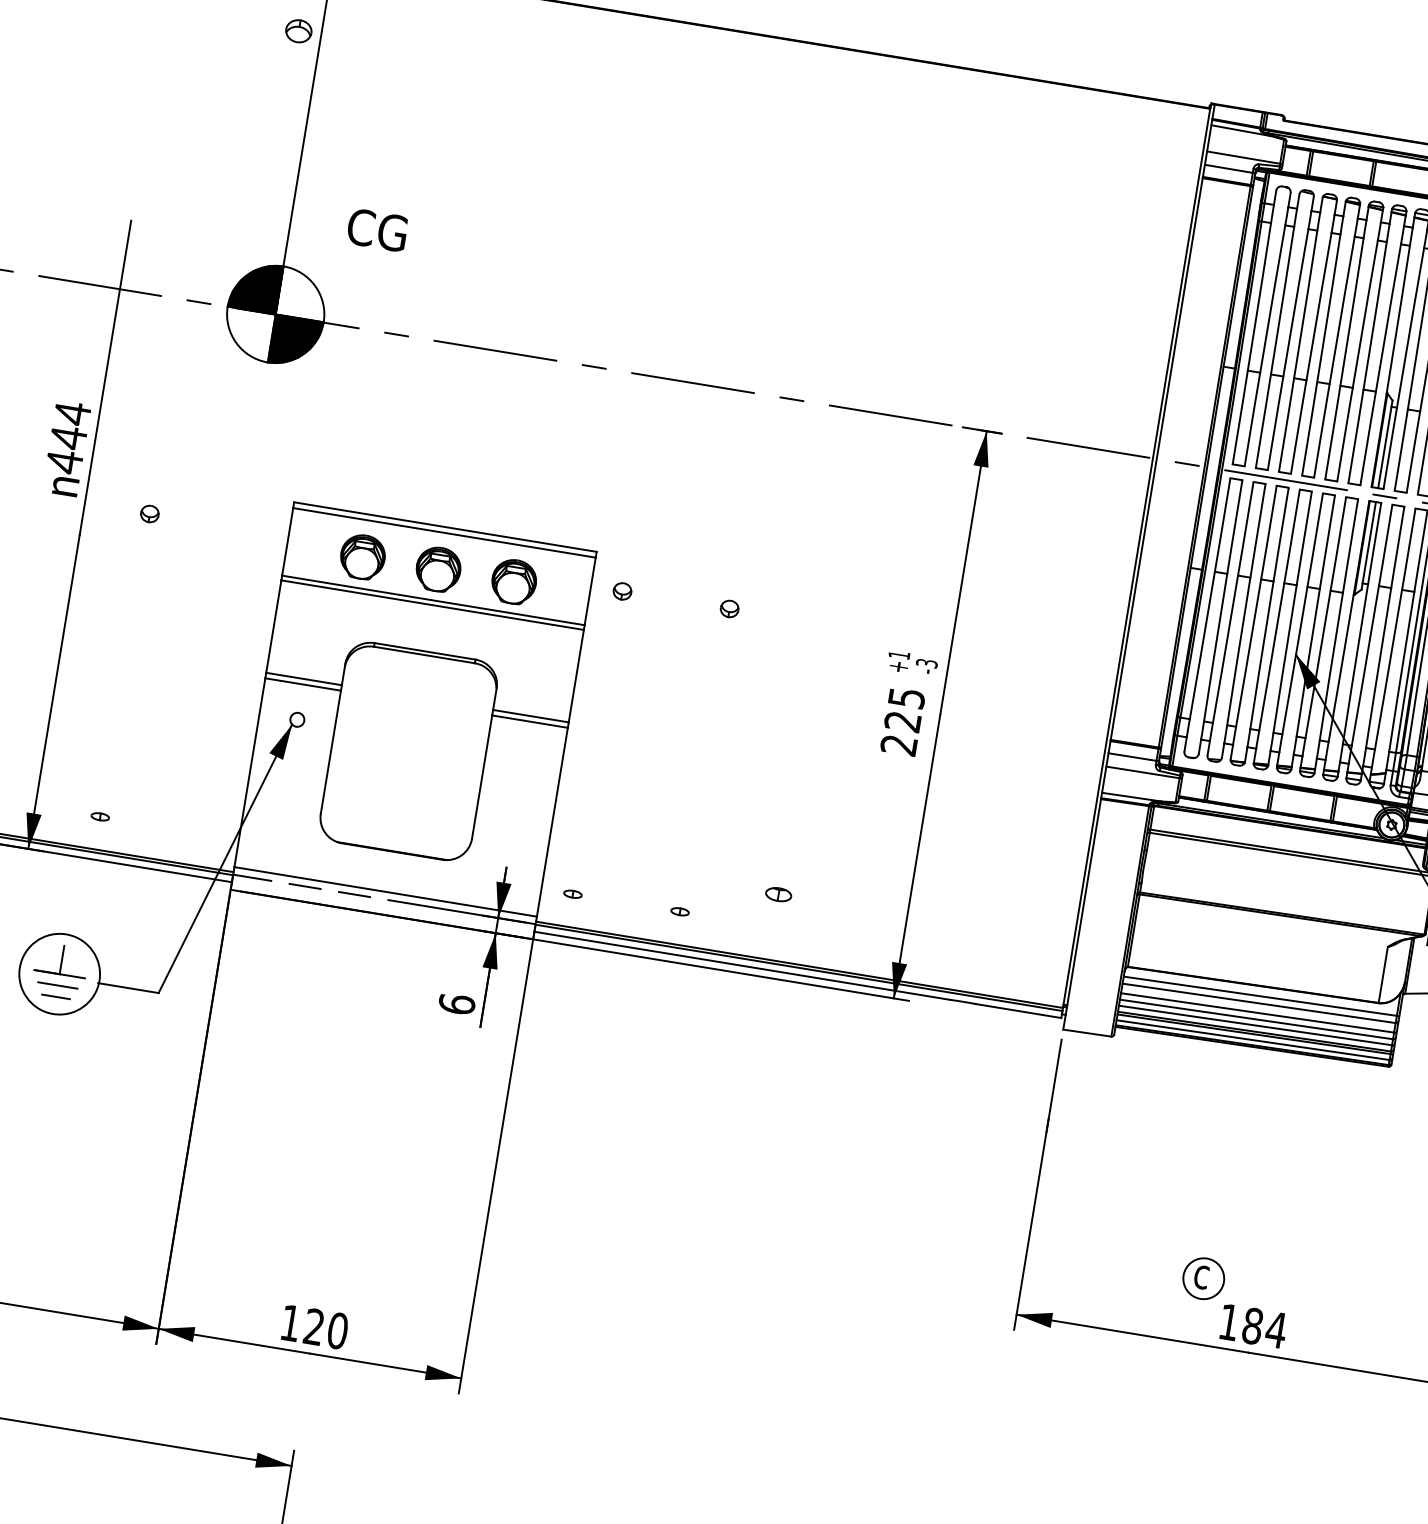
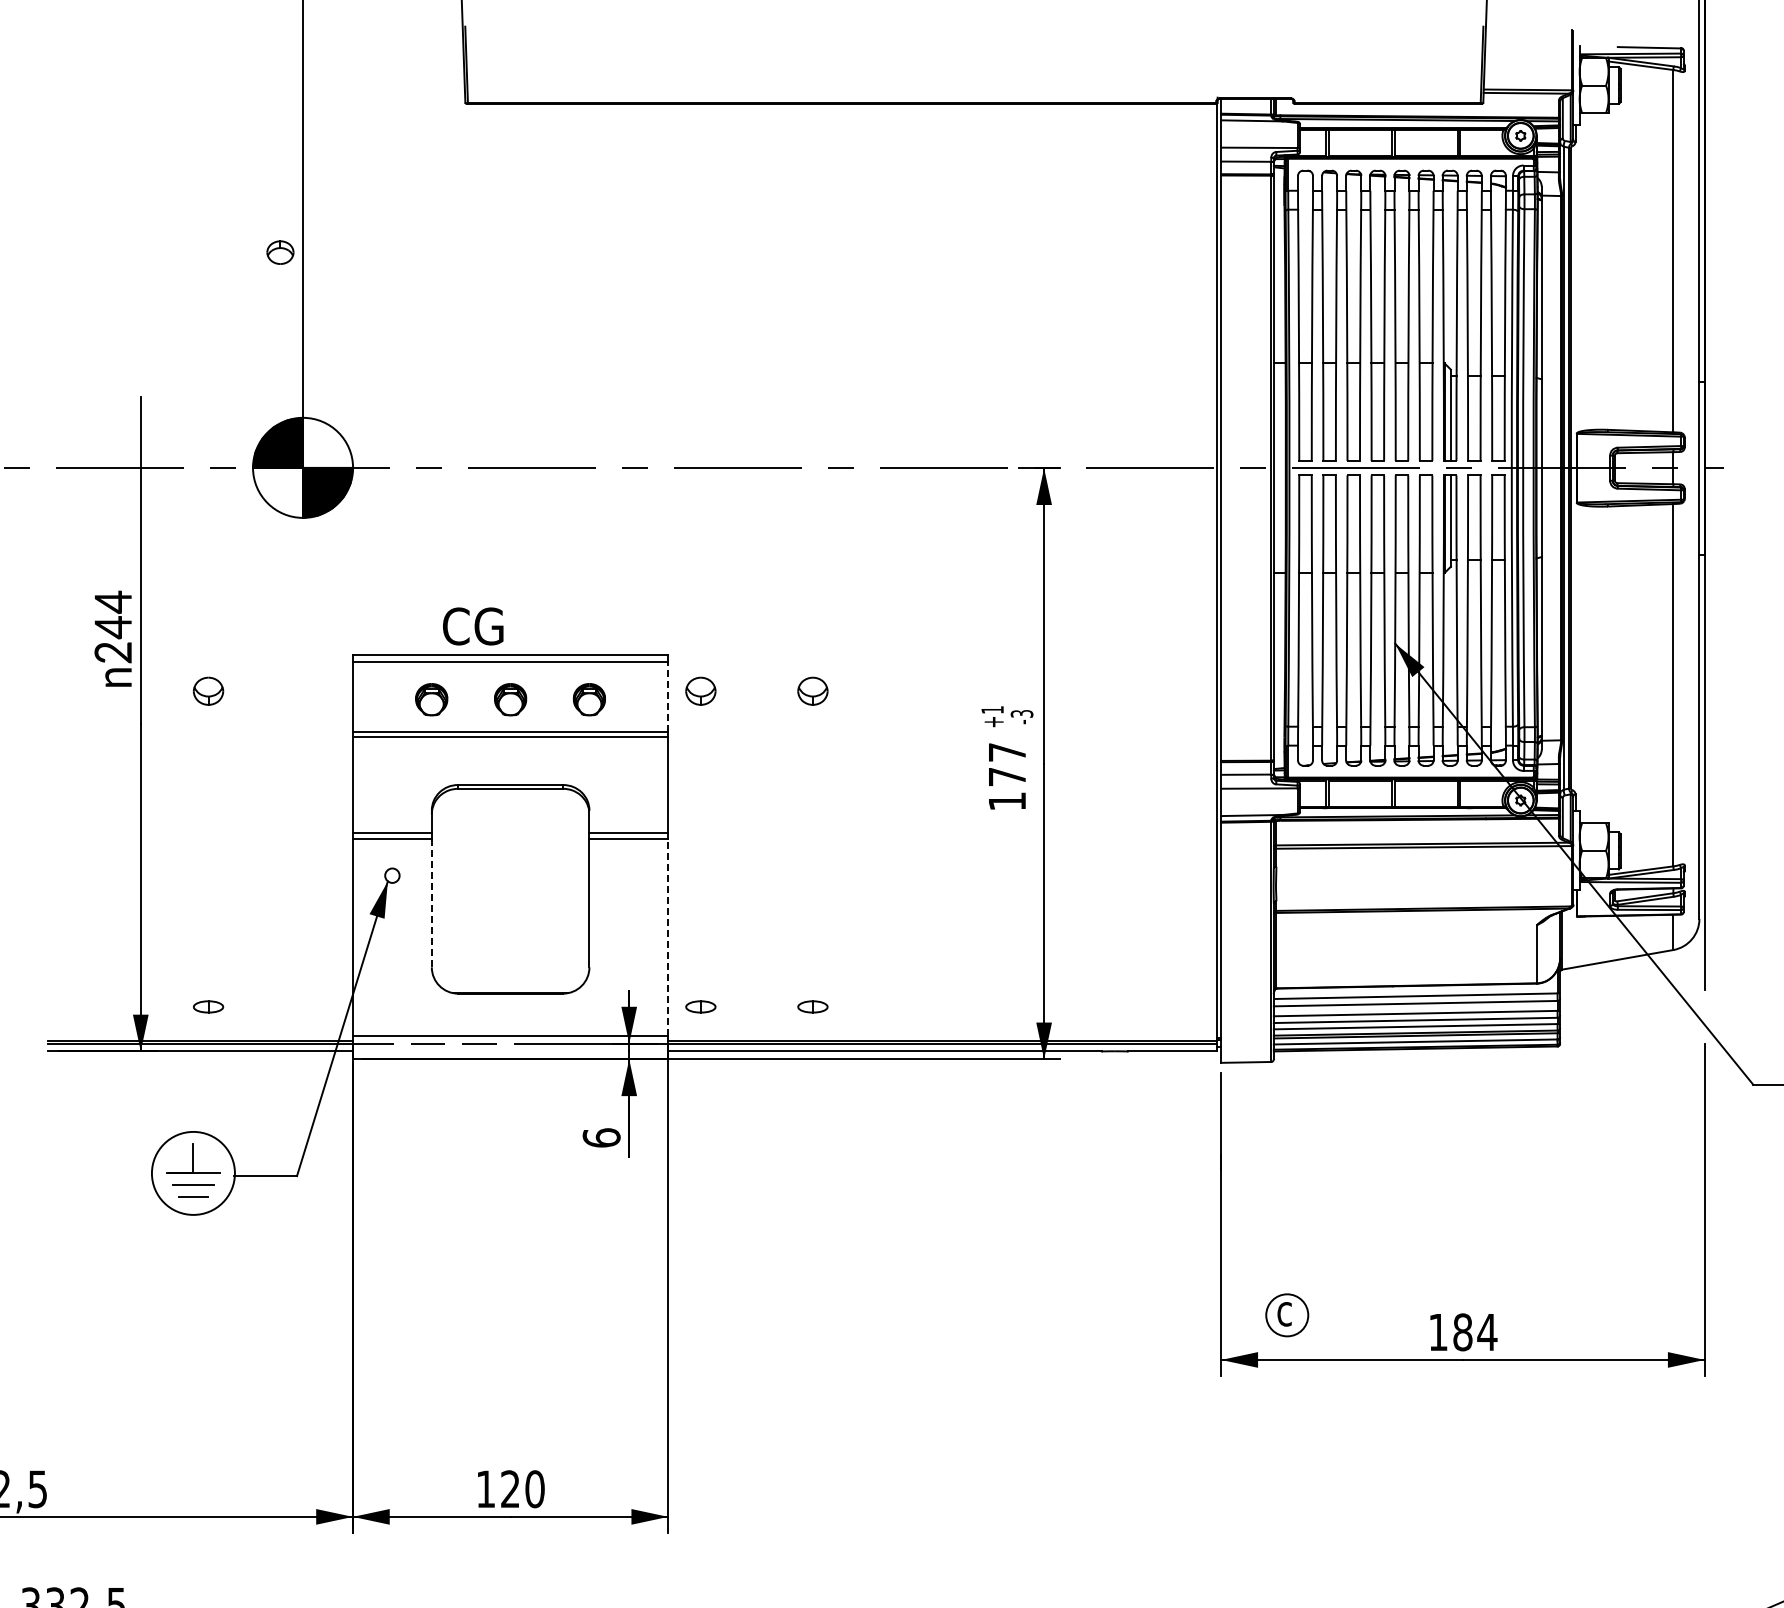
part: (298, 31) -> (280, 252), moved
text: (377, 230) -> (473, 626), moved
text: (63, 461) -> (112, 652), 444 -> 244
part: (149, 514) -> (208, 691), size x1.6
part: (362, 556) -> (431, 699), size x0.7
part: (438, 569) -> (510, 699), size x0.7
part: (514, 581) -> (589, 699), size x0.7
line: (590, 591) -> (668, 696), solid -> dashed
part: (622, 591) -> (701, 691), size x1.6
part: (729, 609) -> (812, 691), size x1.6
text: (903, 721) -> (1007, 776), 225 -> 177
line: (330, 752) -> (431, 903), solid -> dashed
part: (100, 816) -> (208, 1006), size x1.6
line: (552, 821) -> (668, 936), solid -> dashed
part: (573, 893) -> (701, 1006), size x1.6
part: (778, 893) -> (909, 972), removed
part: (679, 911) -> (812, 1006), size x1.6
part: (1203, 1278) -> (1287, 1315), moved

